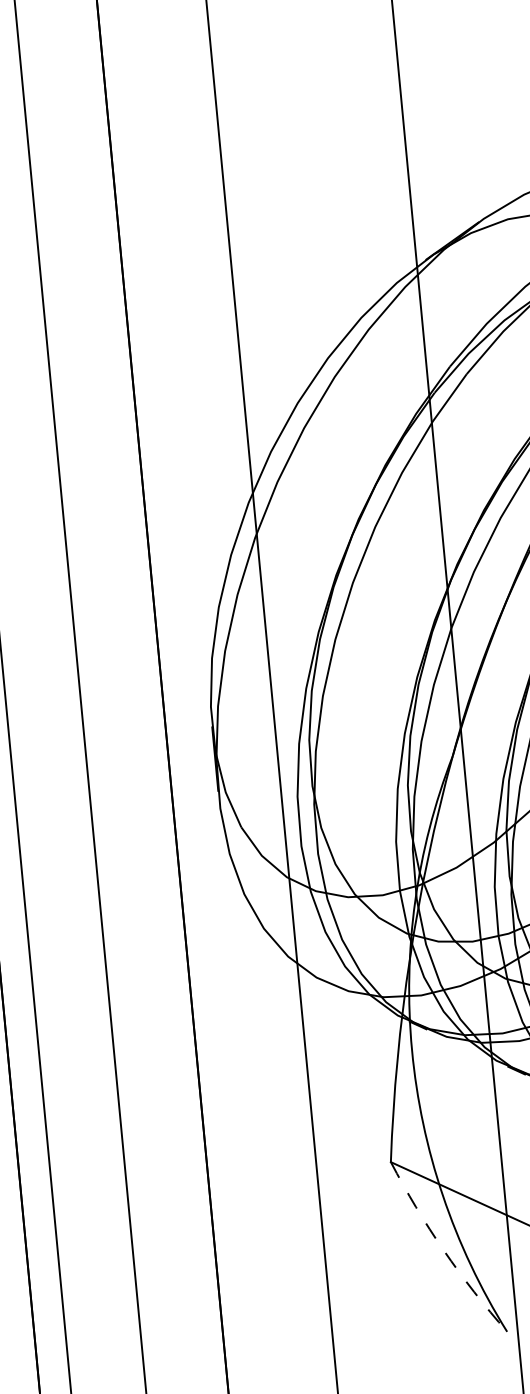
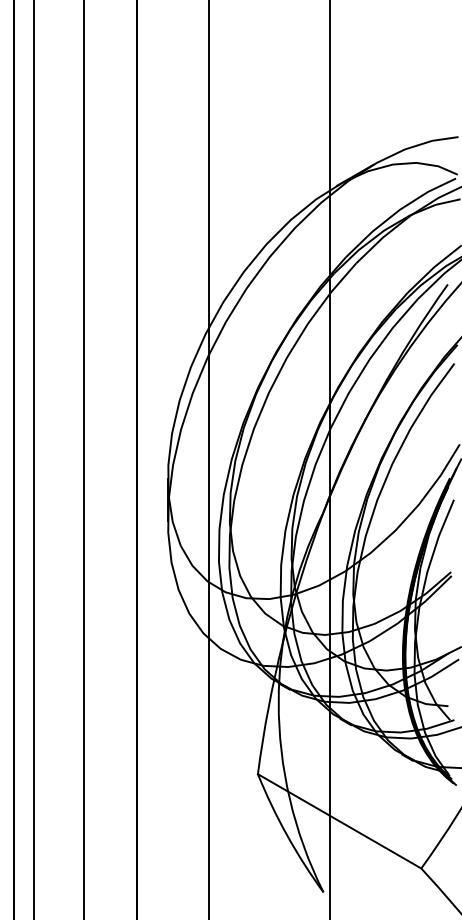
arc: (444, 1250) -> (287, 835), dashed -> solid

